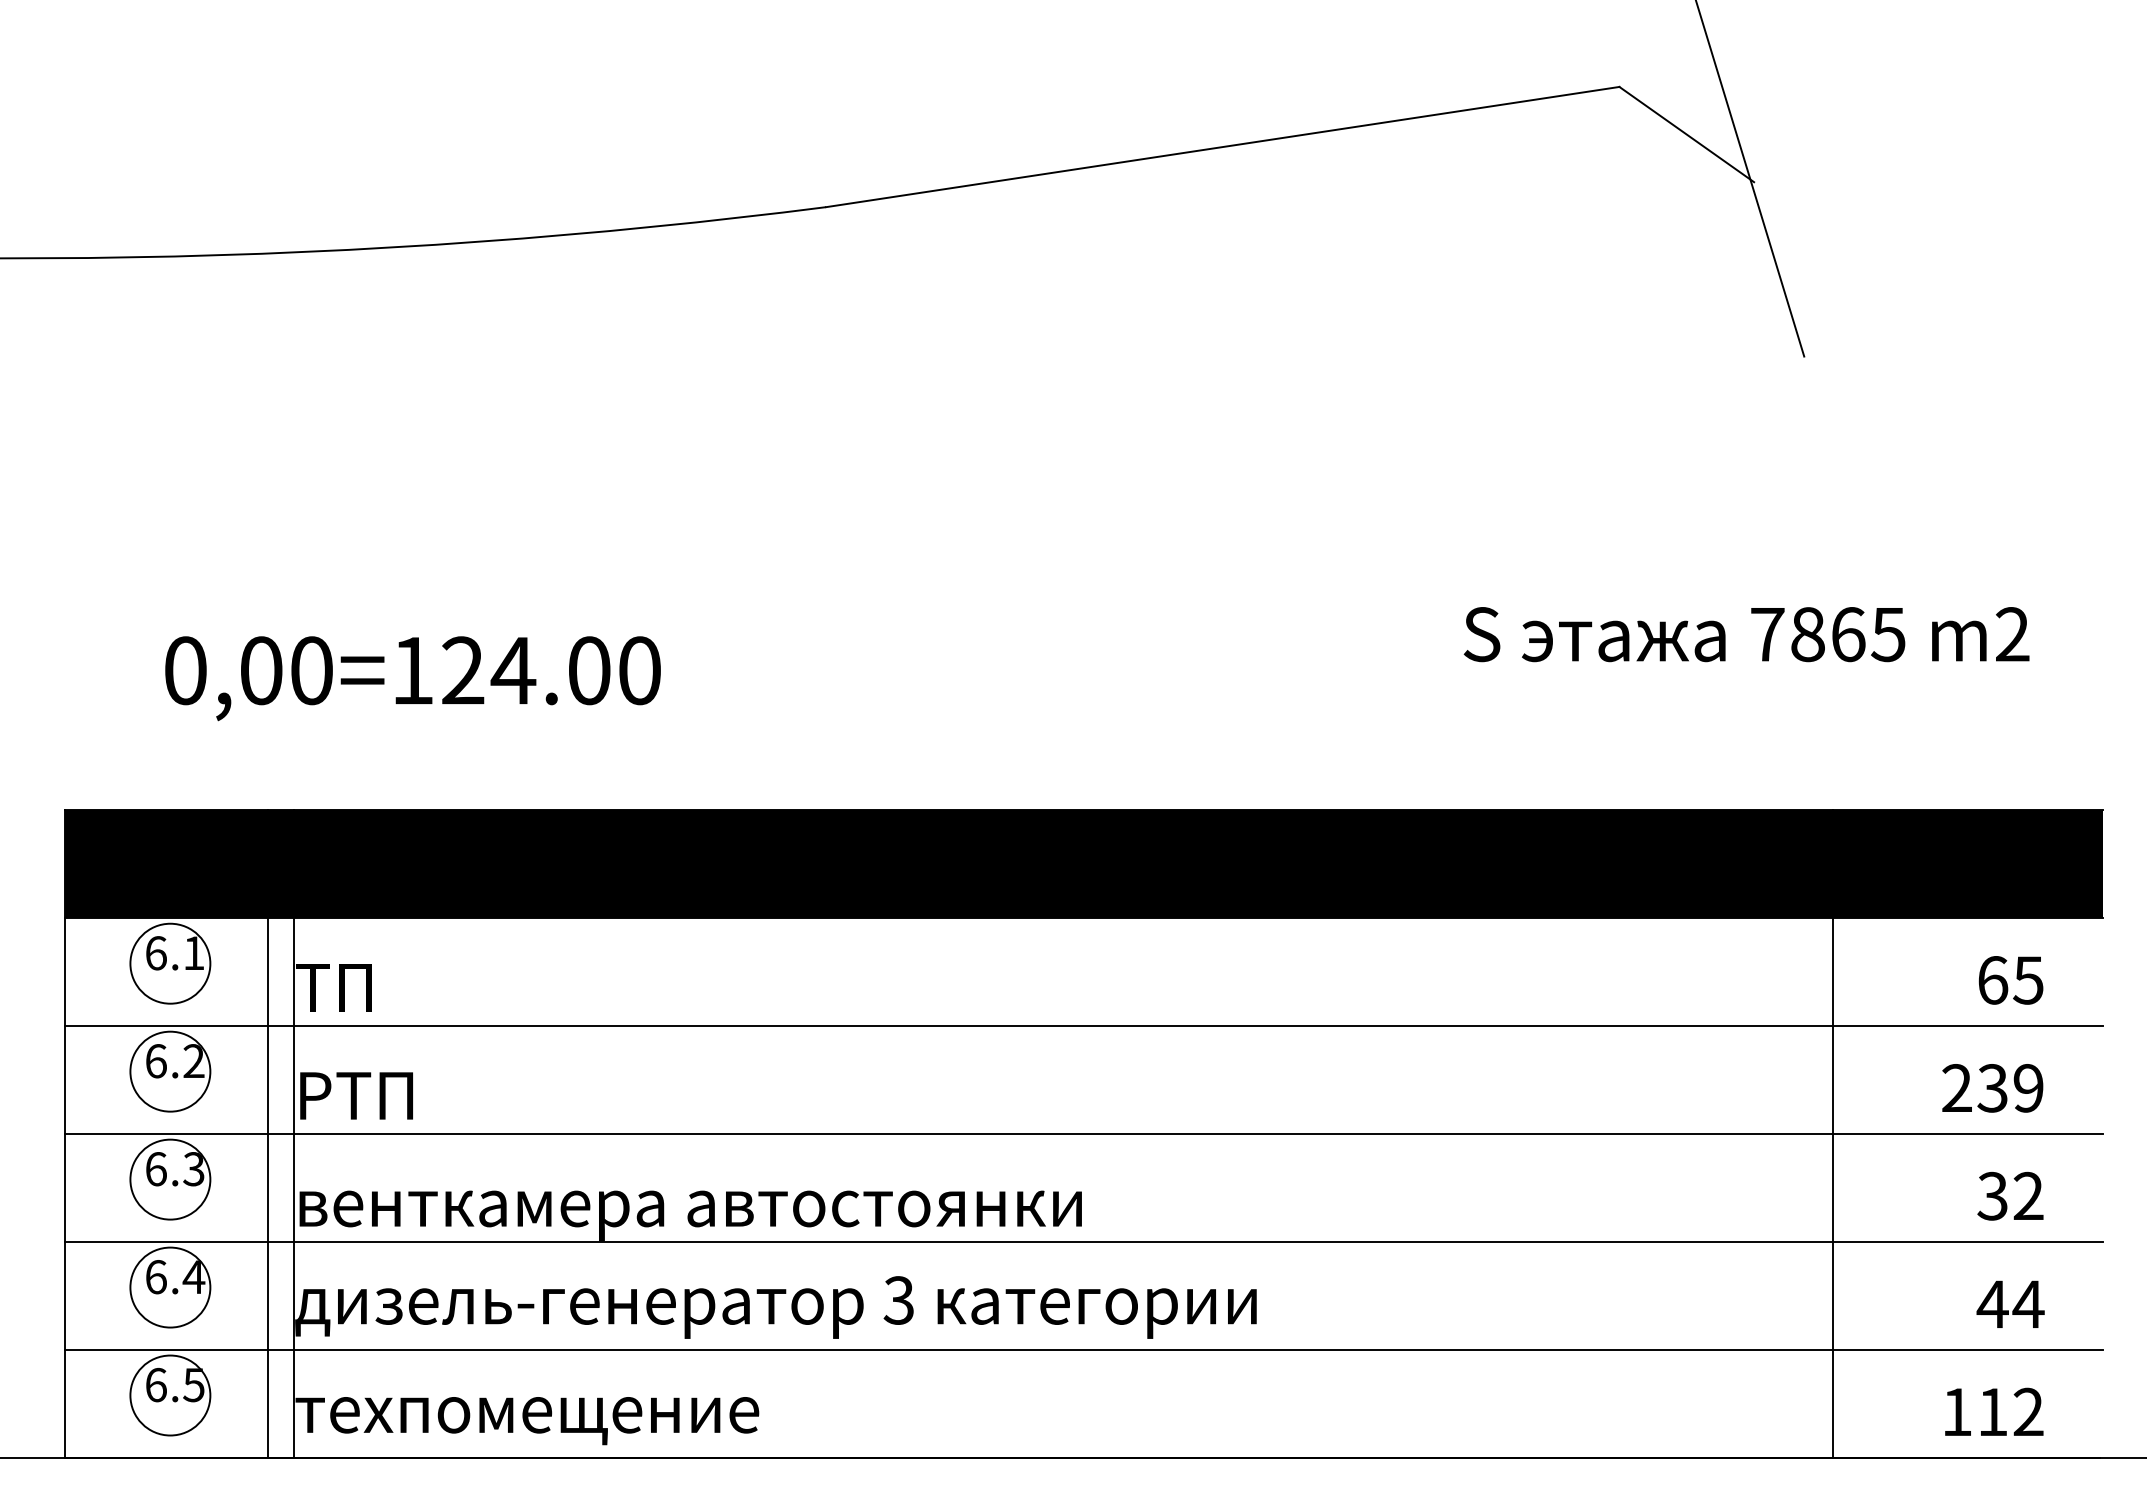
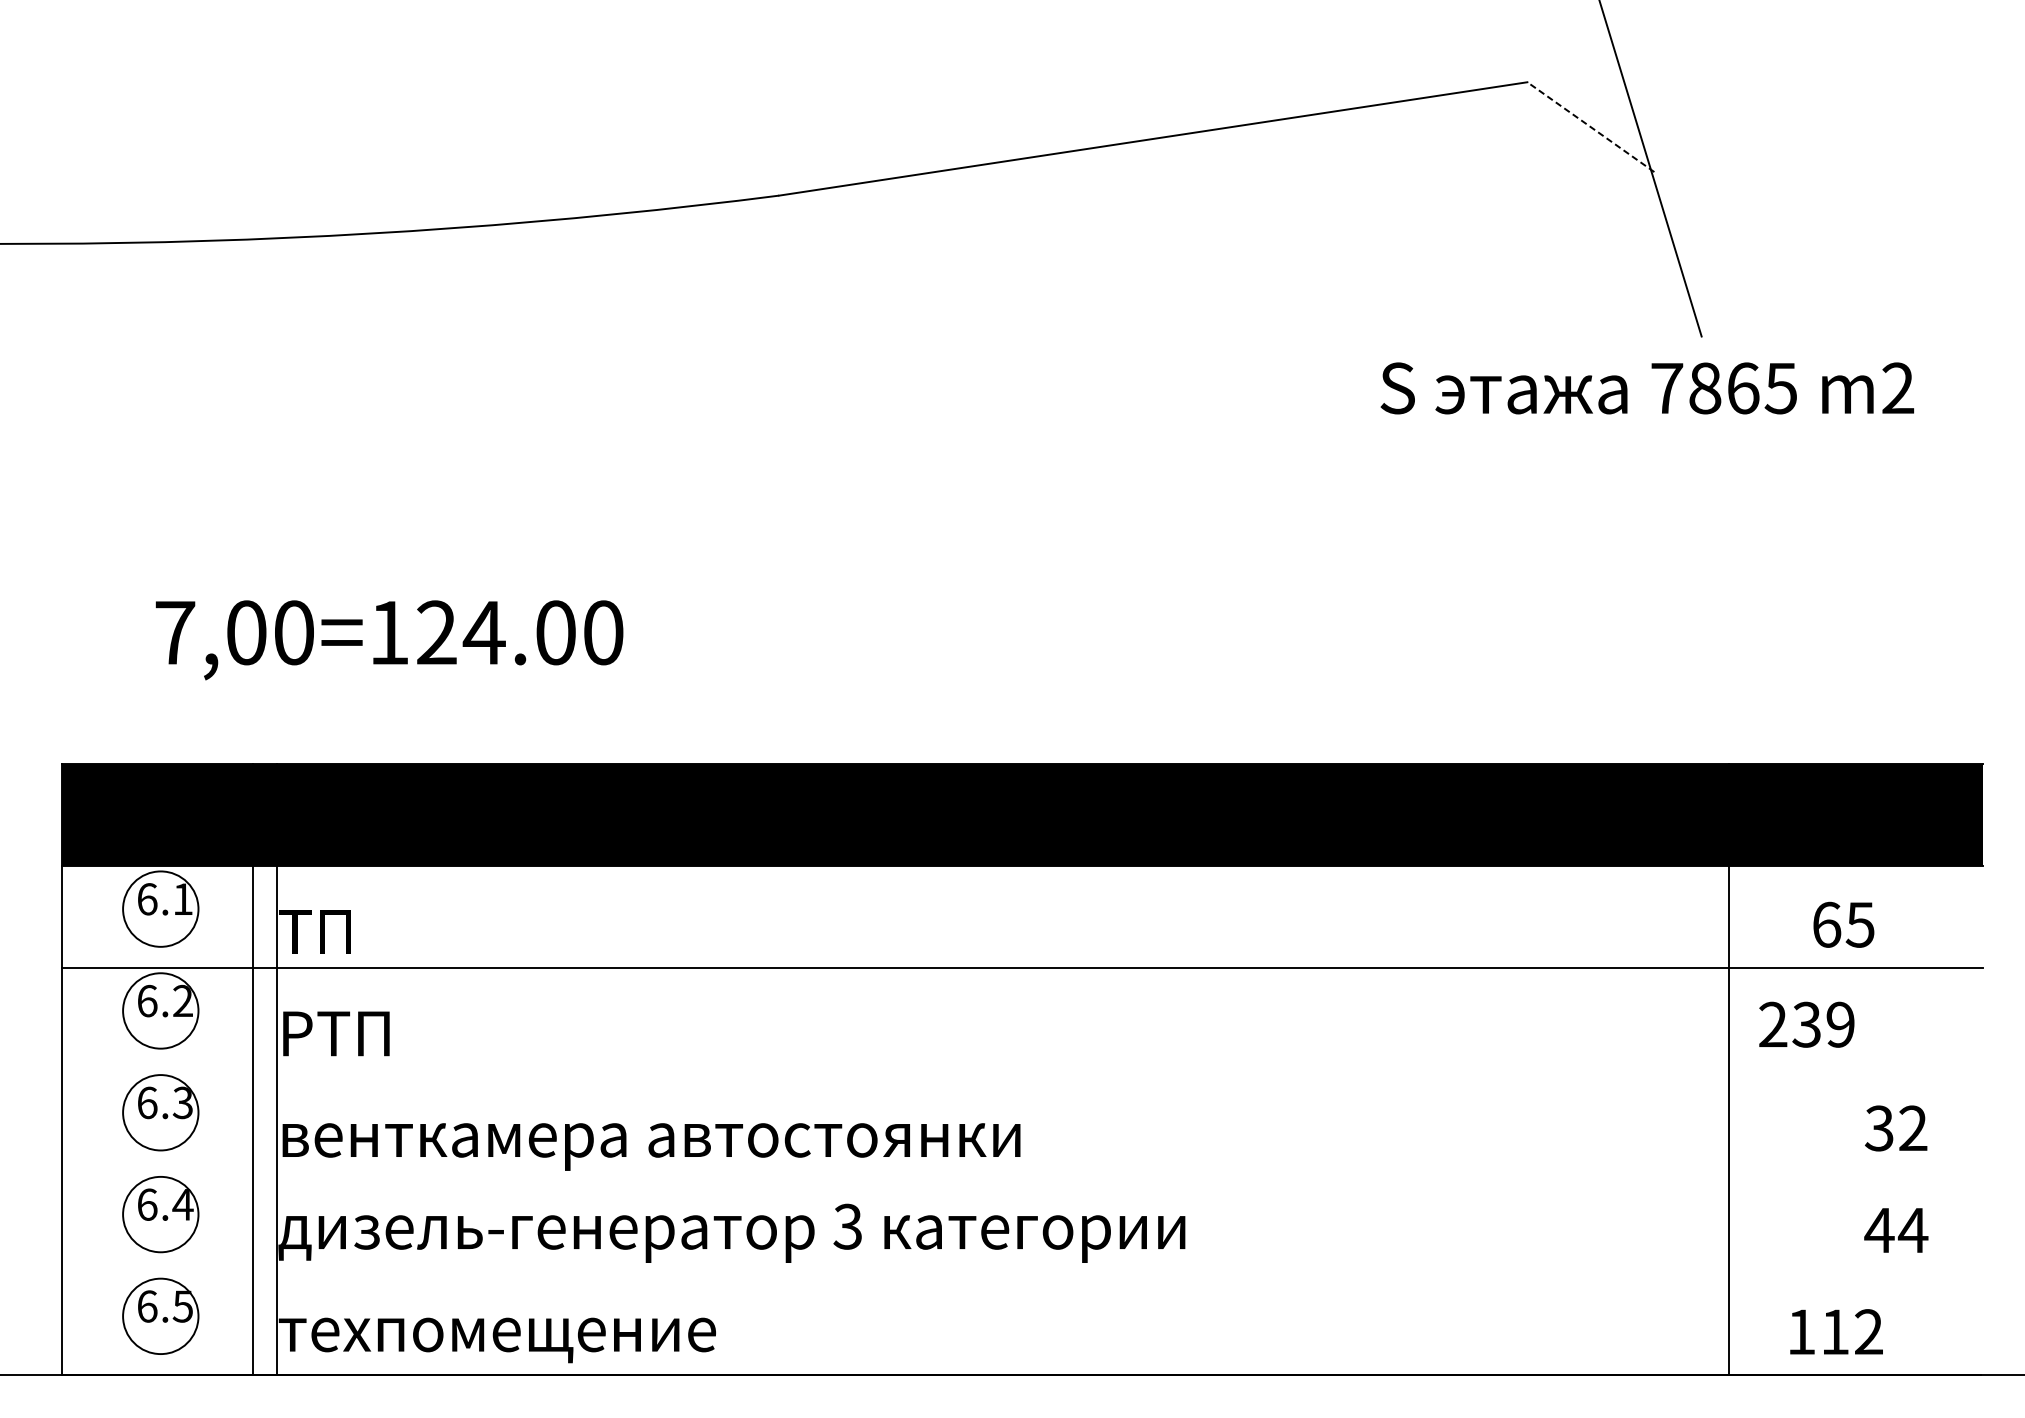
line: (1686, 134) -> (1590, 127), solid -> dashed
text: (1746, 634) -> (1647, 388), moved
text: (185, 670) -> (175, 632), 0,00=124.00 -> 7,00=124.00
text: (2010, 980) -> (1843, 924), moved
text: (1992, 1088) -> (1806, 1024), moved
line: (1083, 1133) -> (1021, 1069), removed
line: (1083, 1241) -> (1021, 1171), removed
line: (1083, 1349) -> (1021, 1272), removed
text: (1994, 1411) -> (1836, 1331), moved

